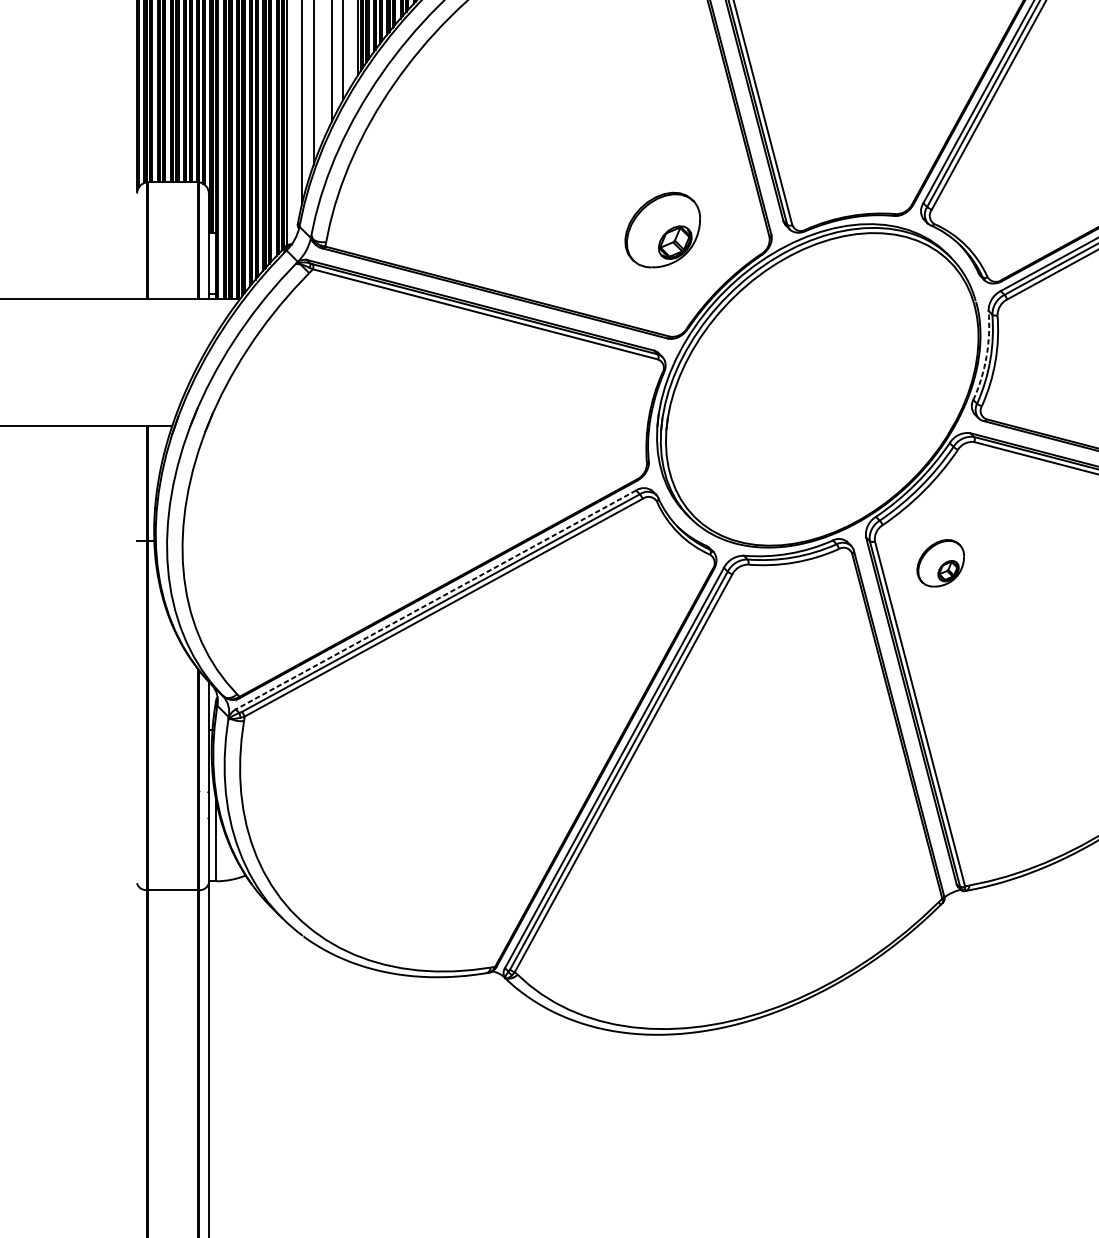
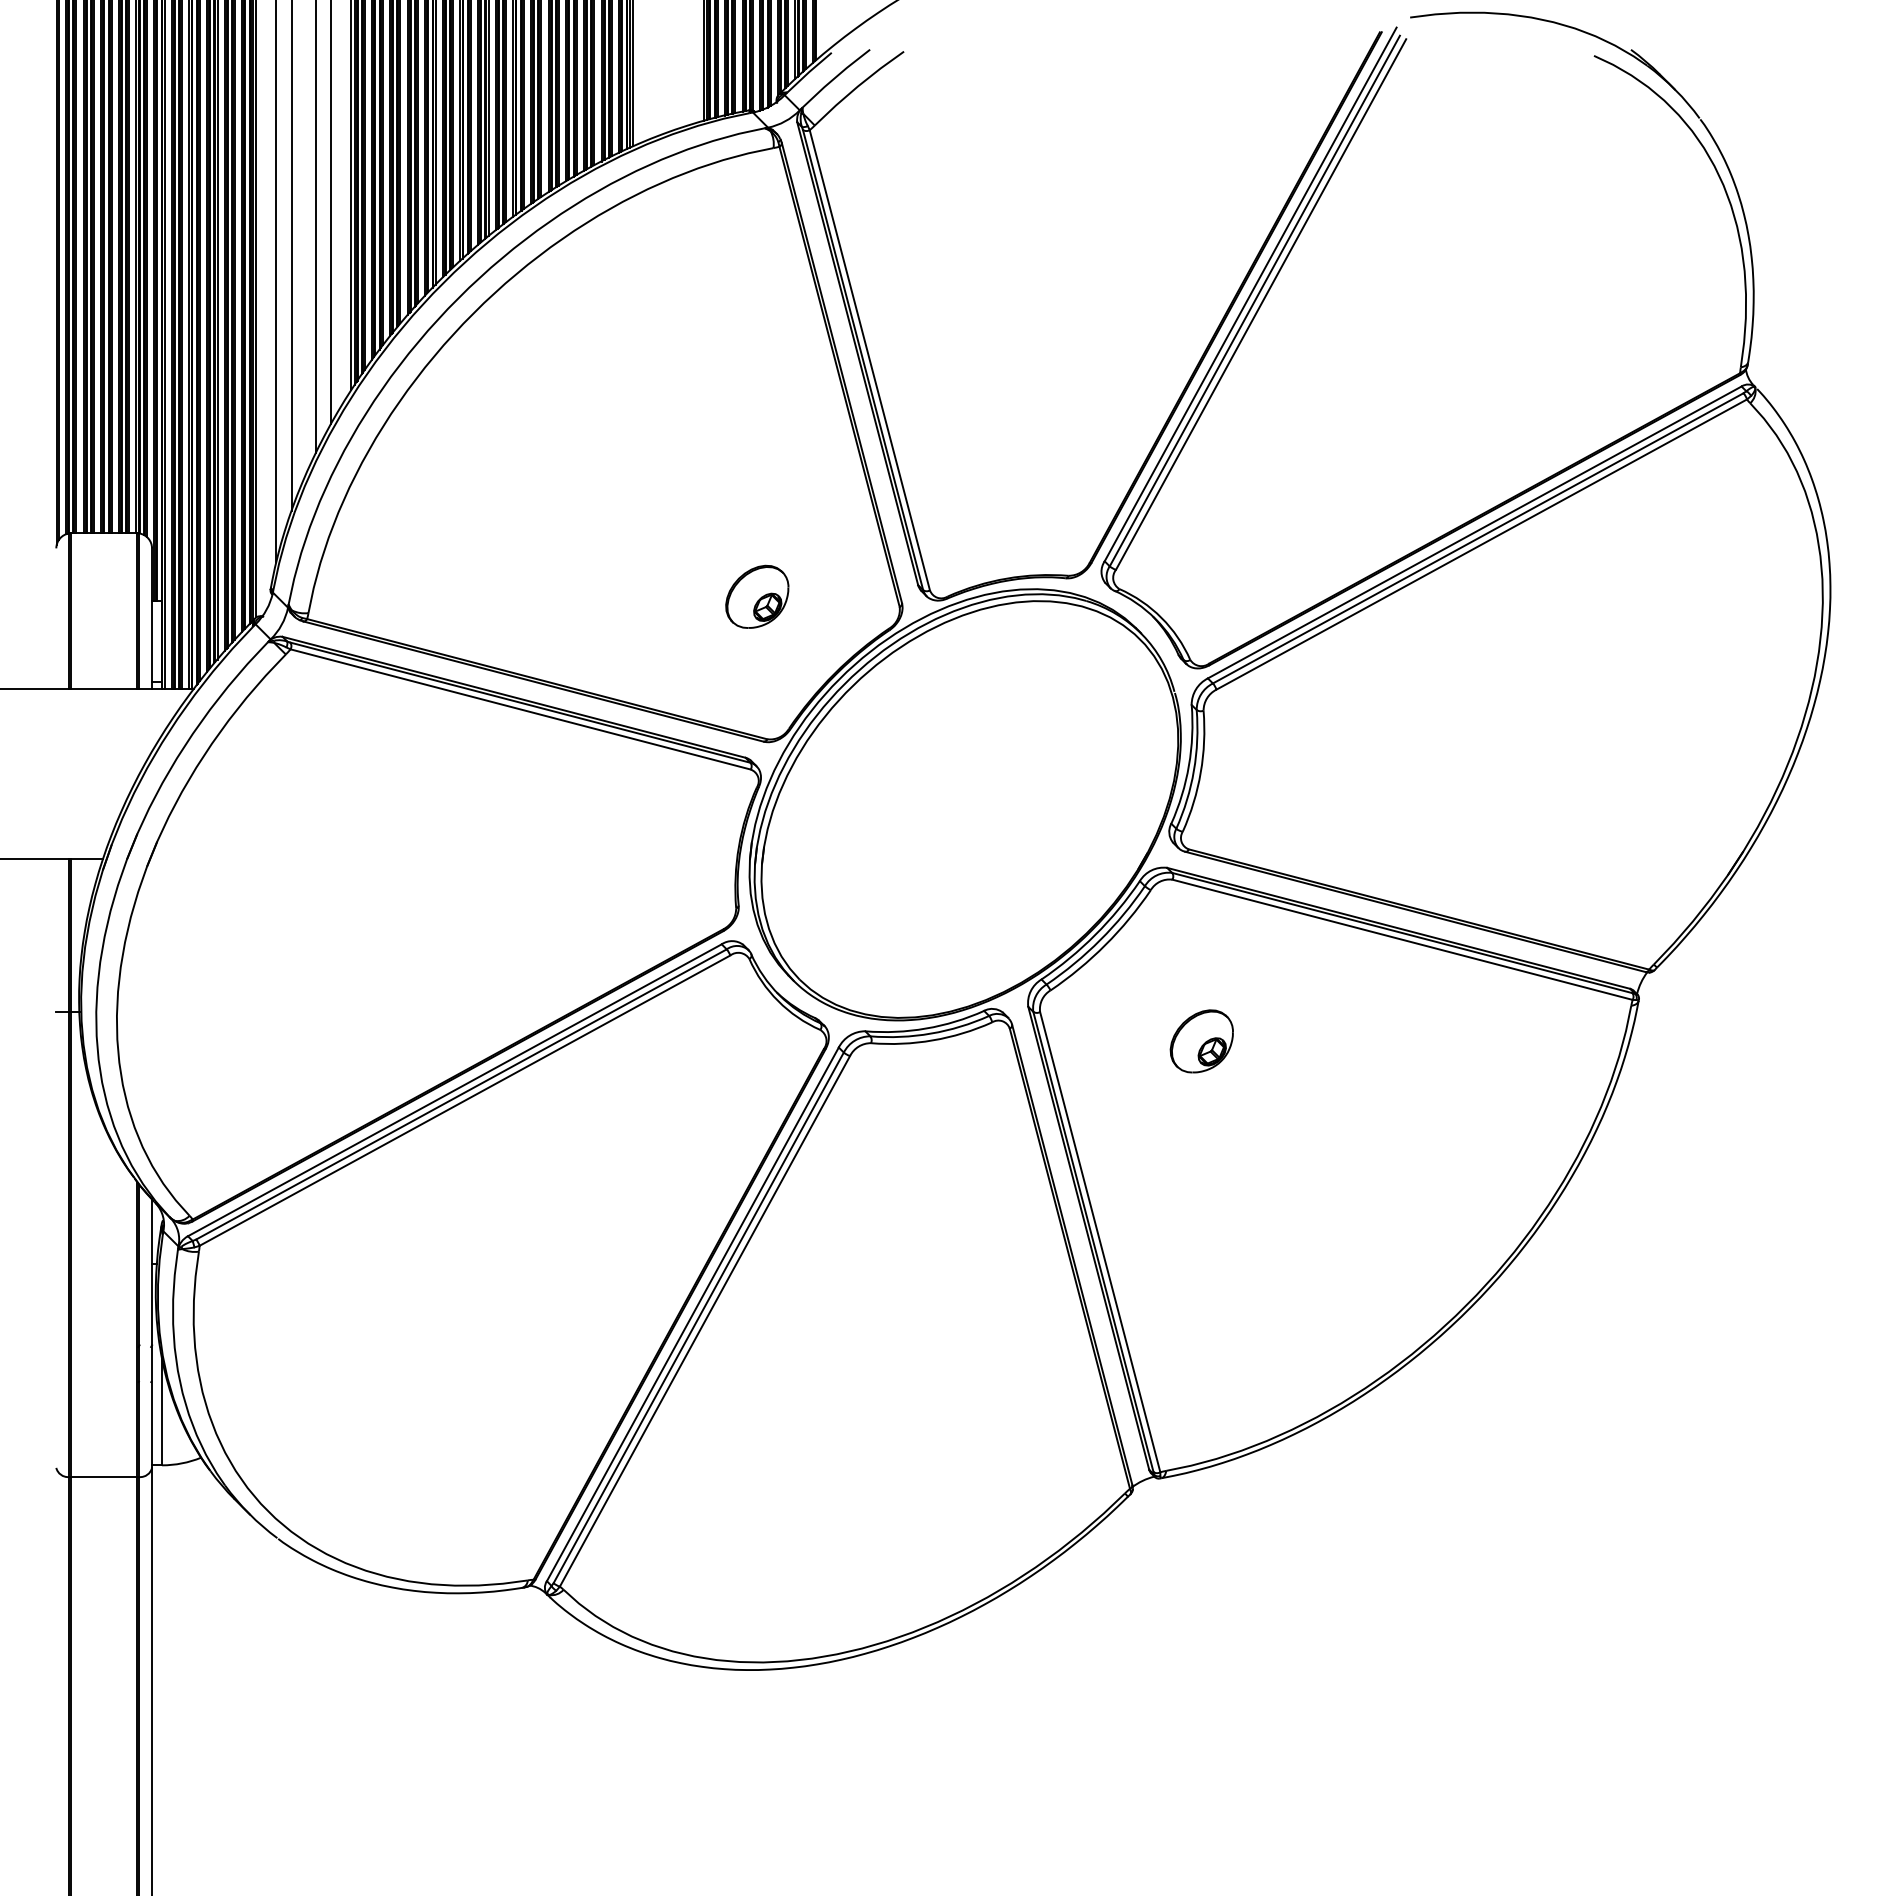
part: (662, 229) -> (757, 596), size x0.62
arc: (986, 356) -> (1188, 765), dashed -> solid
part: (940, 563) -> (1201, 1041), moved
line: (435, 600) -> (454, 1090), dashed -> solid

